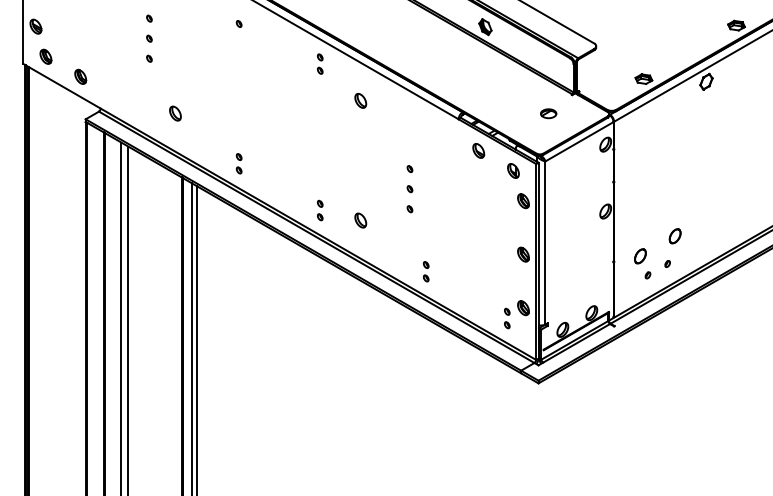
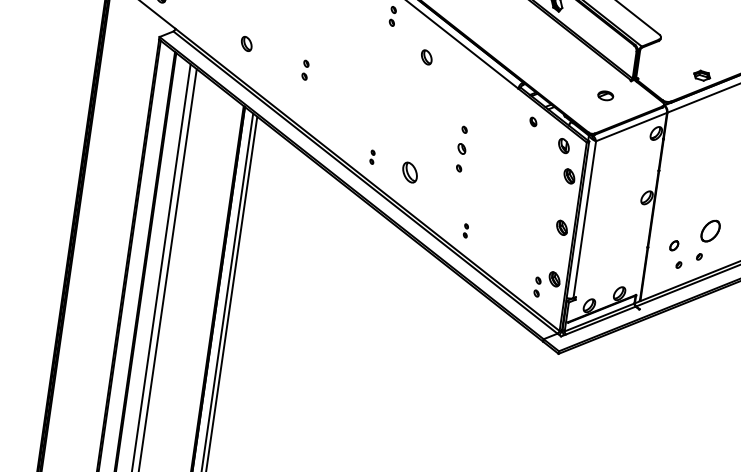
part: (478, 150) -> (533, 121), size x0.6
part: (238, 163) -> (304, 69), moved
part: (409, 189) -> (461, 149), size x1.6
part: (319, 210) -> (371, 157), size x0.7
part: (360, 220) -> (409, 172), size x1.4
part: (674, 236) -> (709, 231), size x1.6
part: (640, 256) -> (674, 245), size x0.7
part: (425, 271) -> (465, 230), size x0.7

